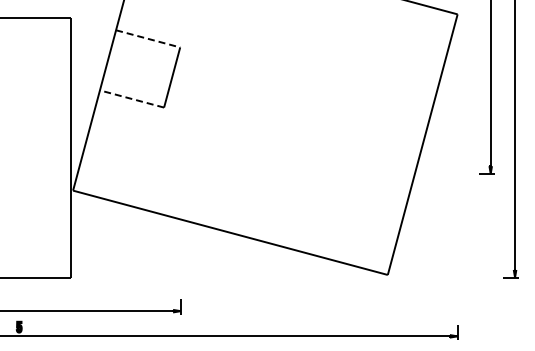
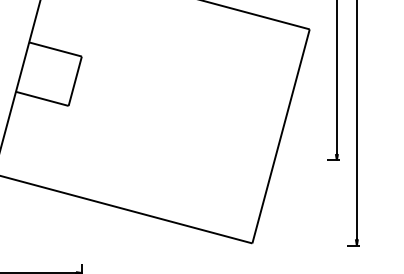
line: (148, 39) -> (55, 50), dashed -> solid
line: (131, 98) -> (41, 98), dashed -> solid

